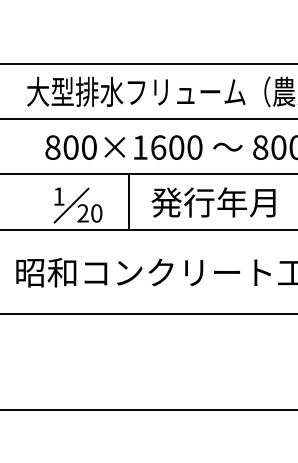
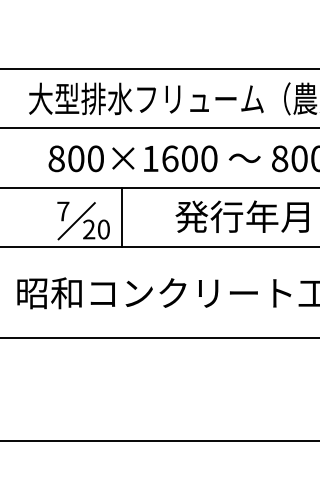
text: (58, 196) -> (62, 211), 1 -> 7
line: (129, 201) -> (121, 216), moved
text: (213, 202) -> (242, 216), moved

